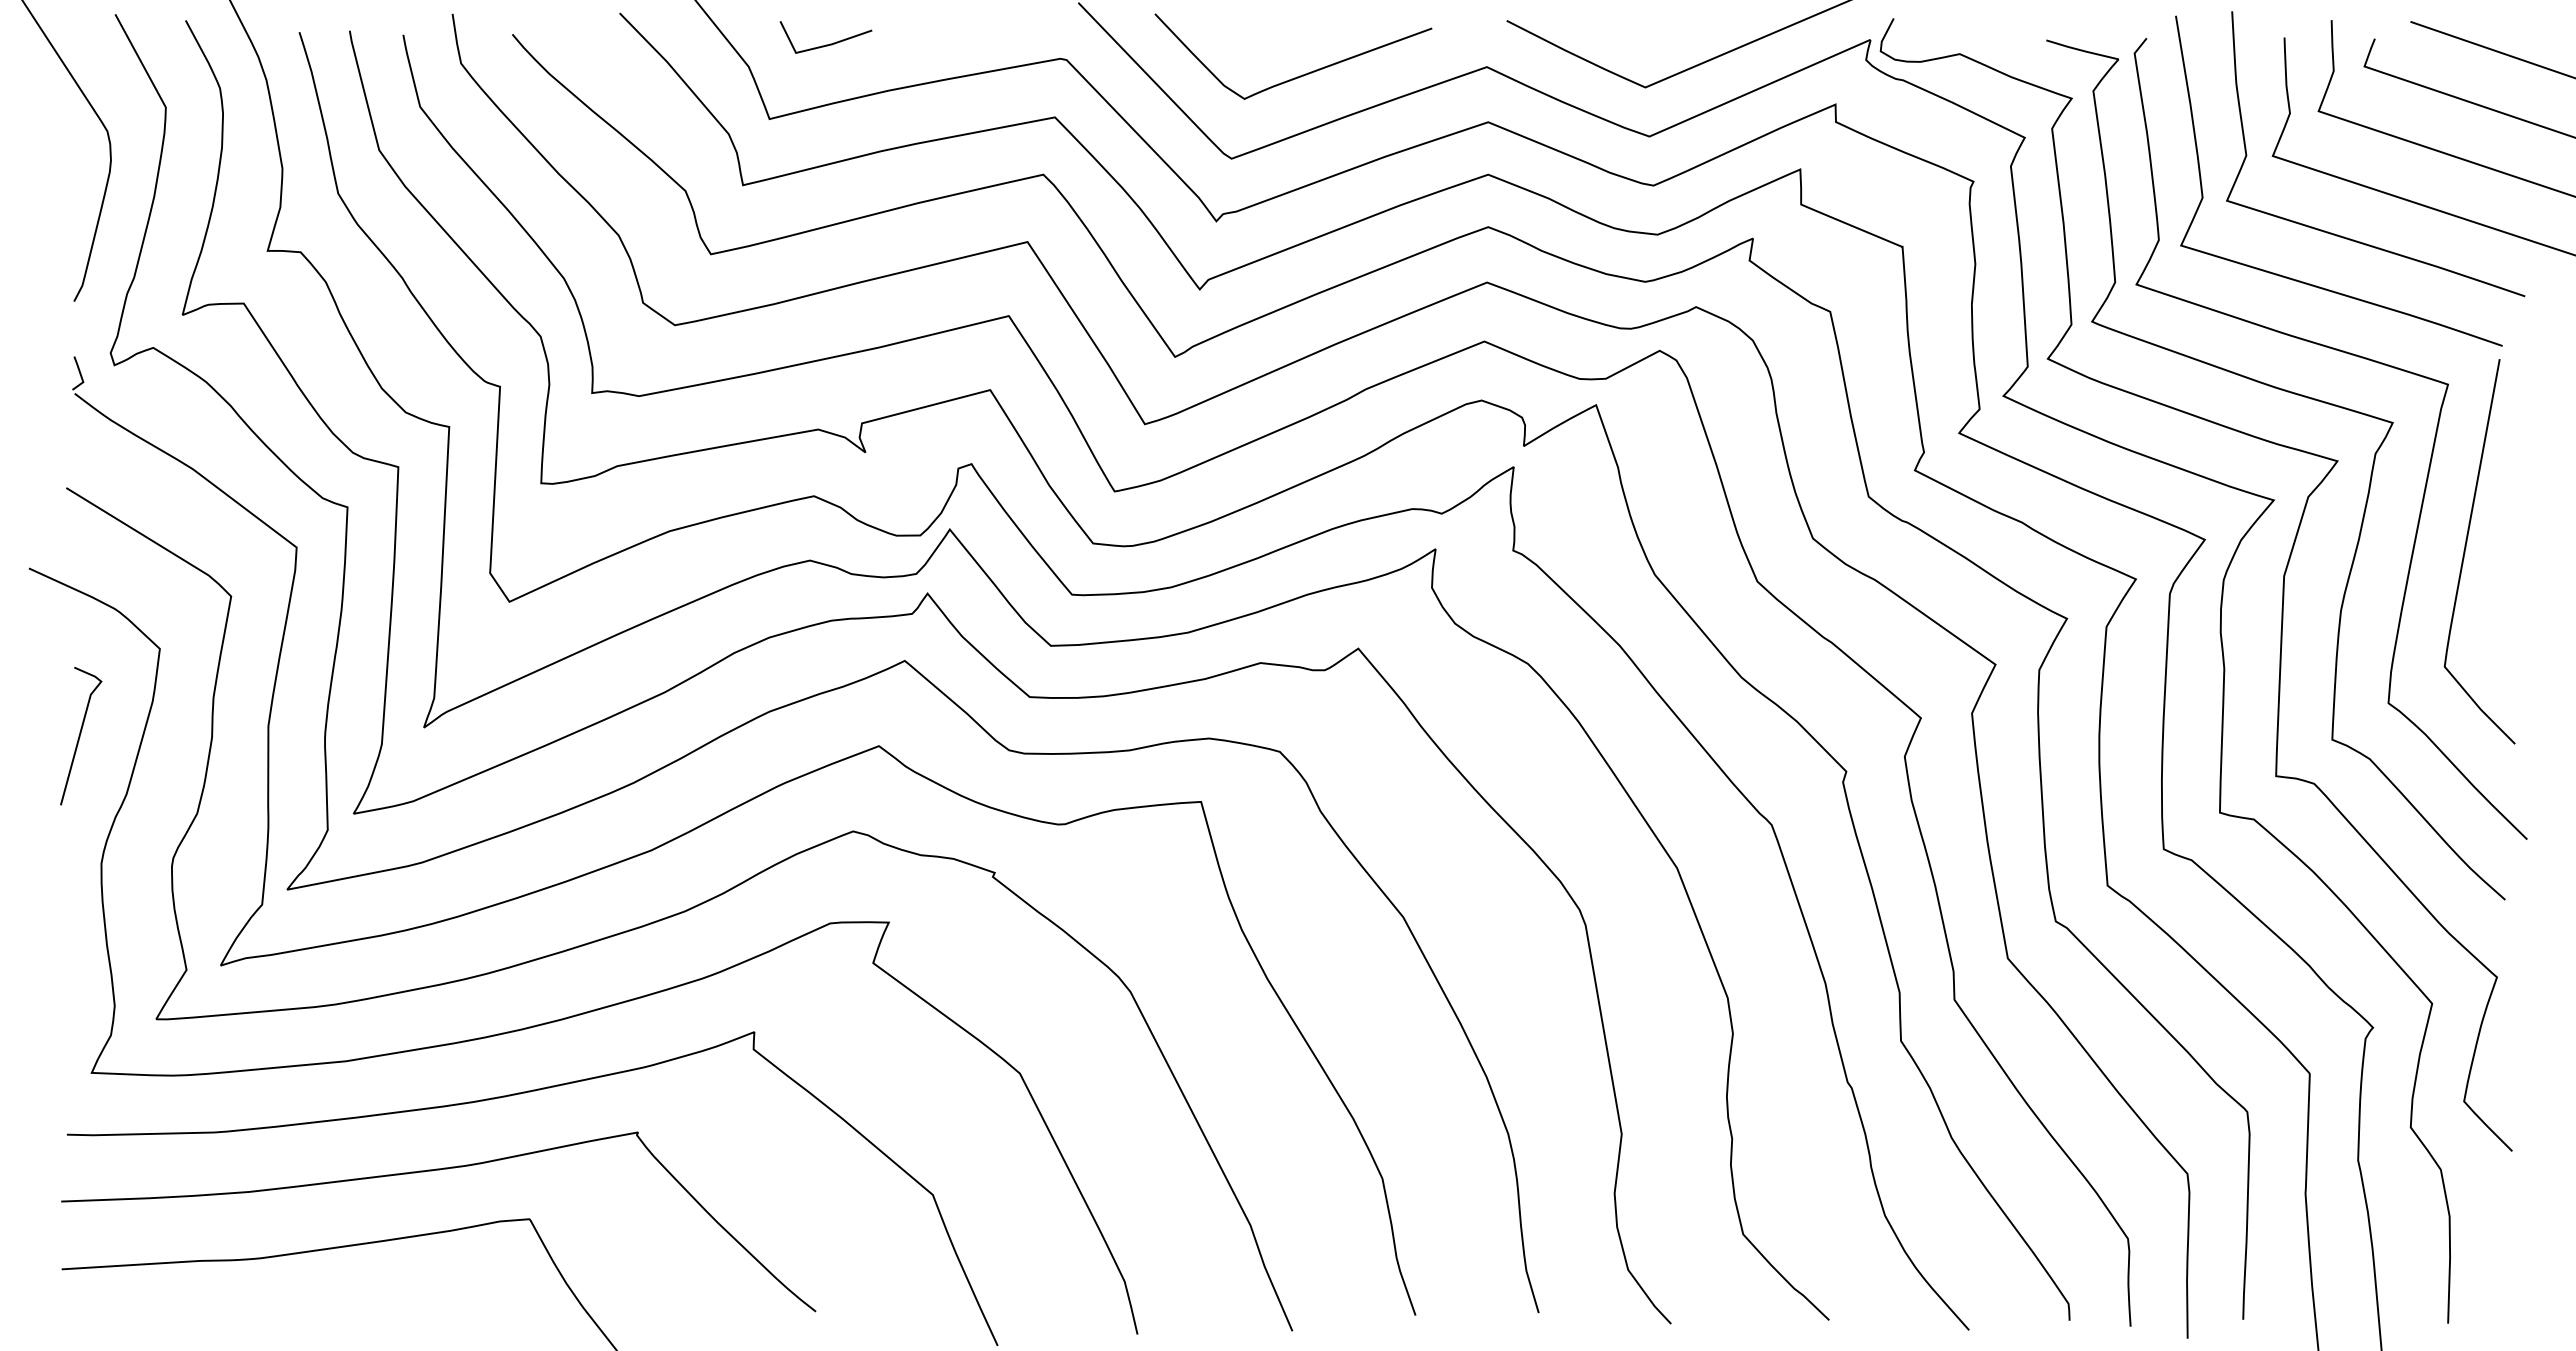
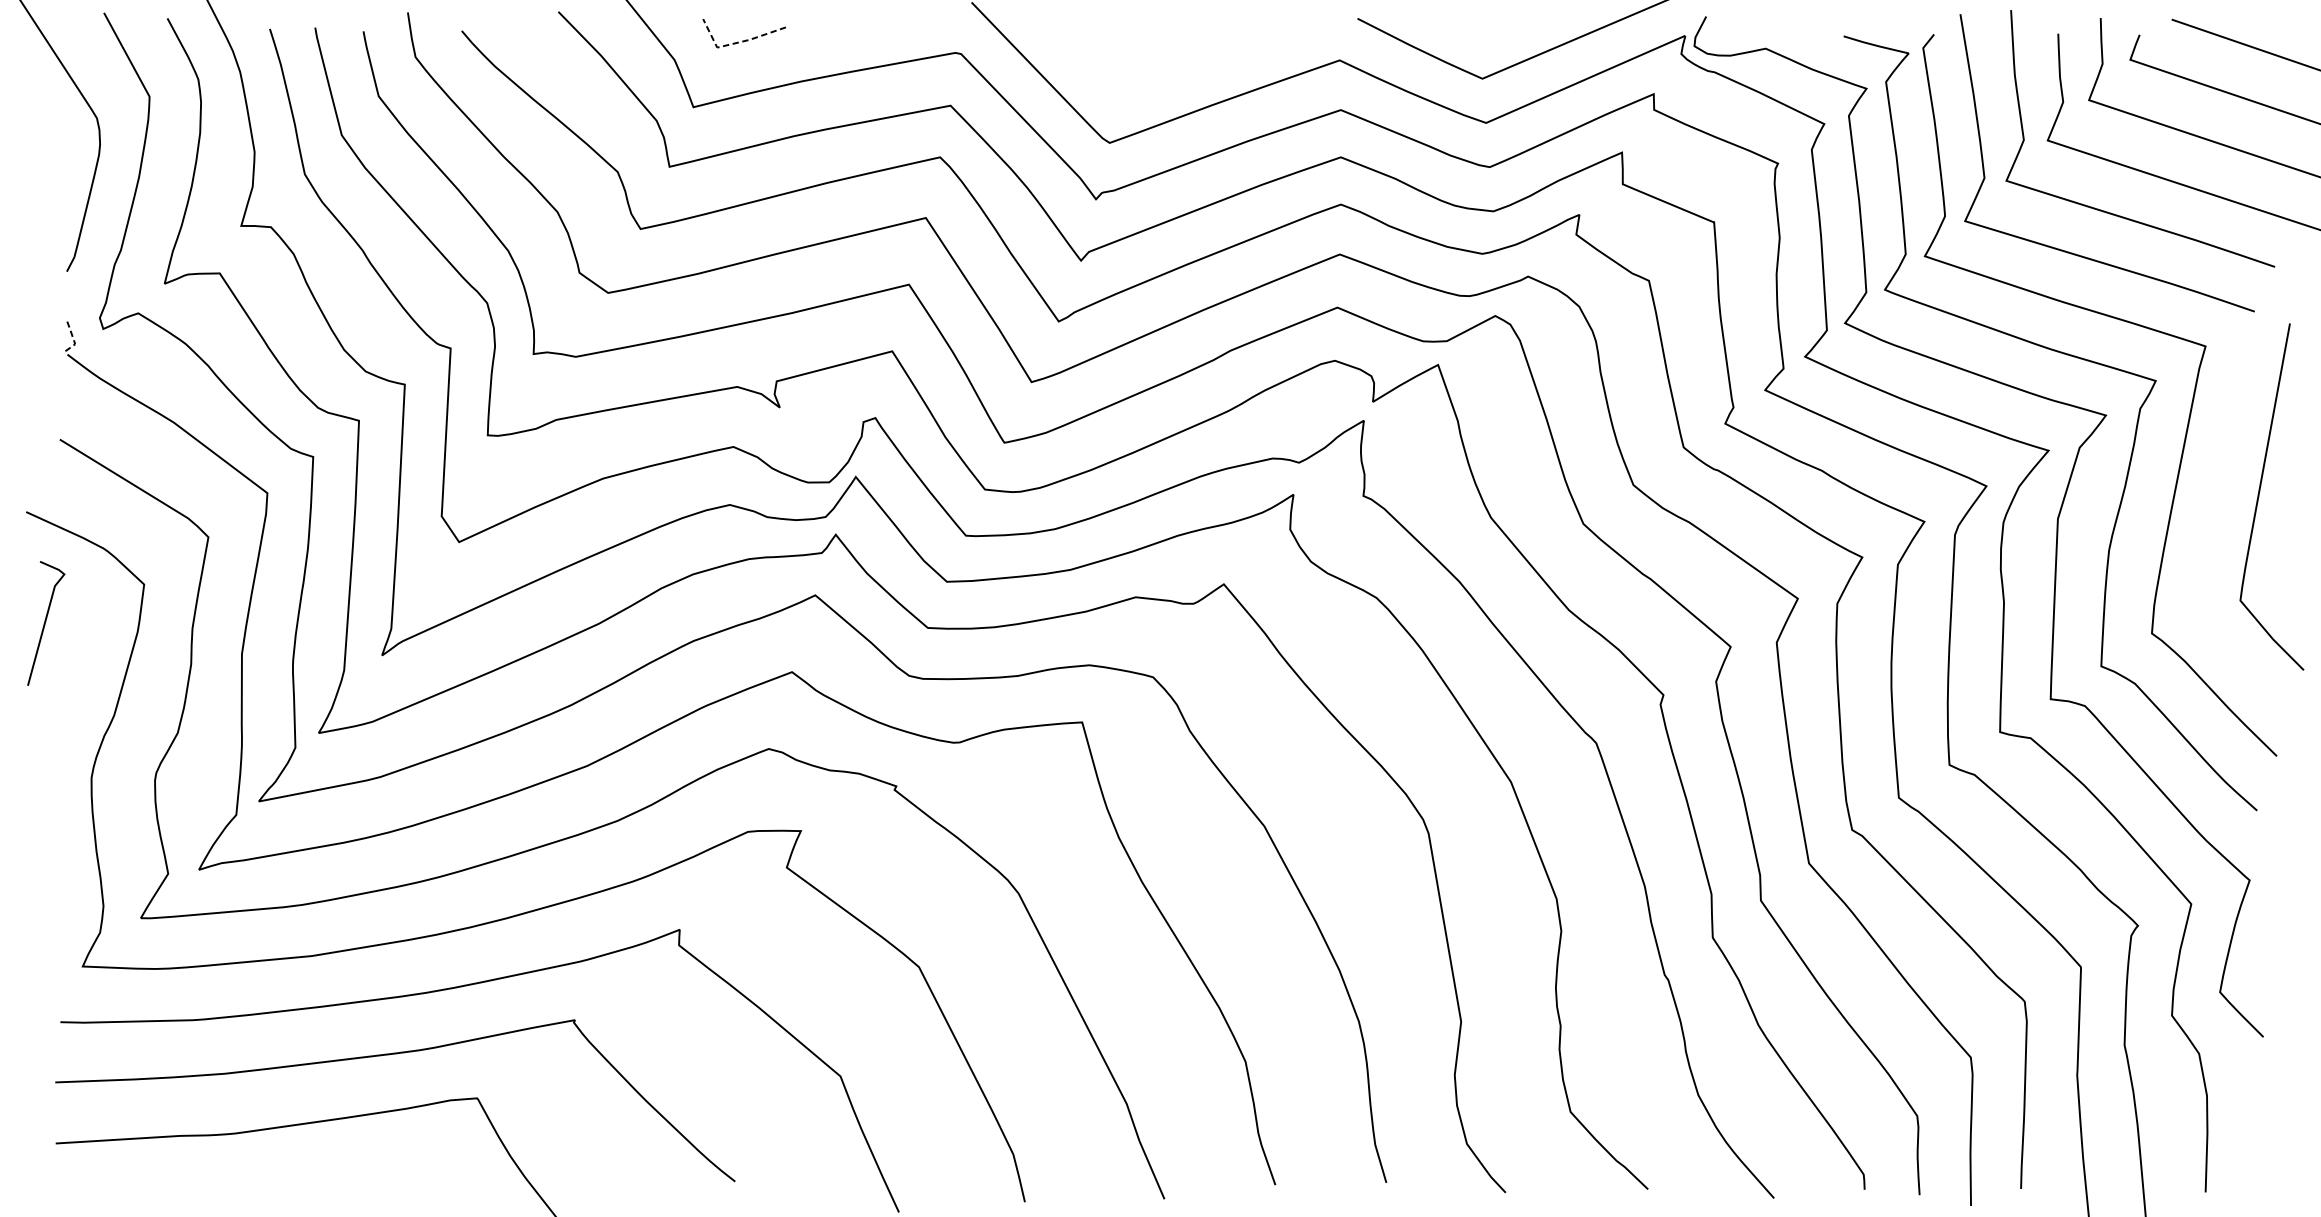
line: (817, 47) -> (736, 42), solid -> dashed
curve: (1299, 75) -> (1170, 67), removed
line: (80, 374) -> (72, 337), solid -> dashed
curve: (2466, 547) -> (2260, 493), moved
curve: (80, 736) -> (45, 623), moved

